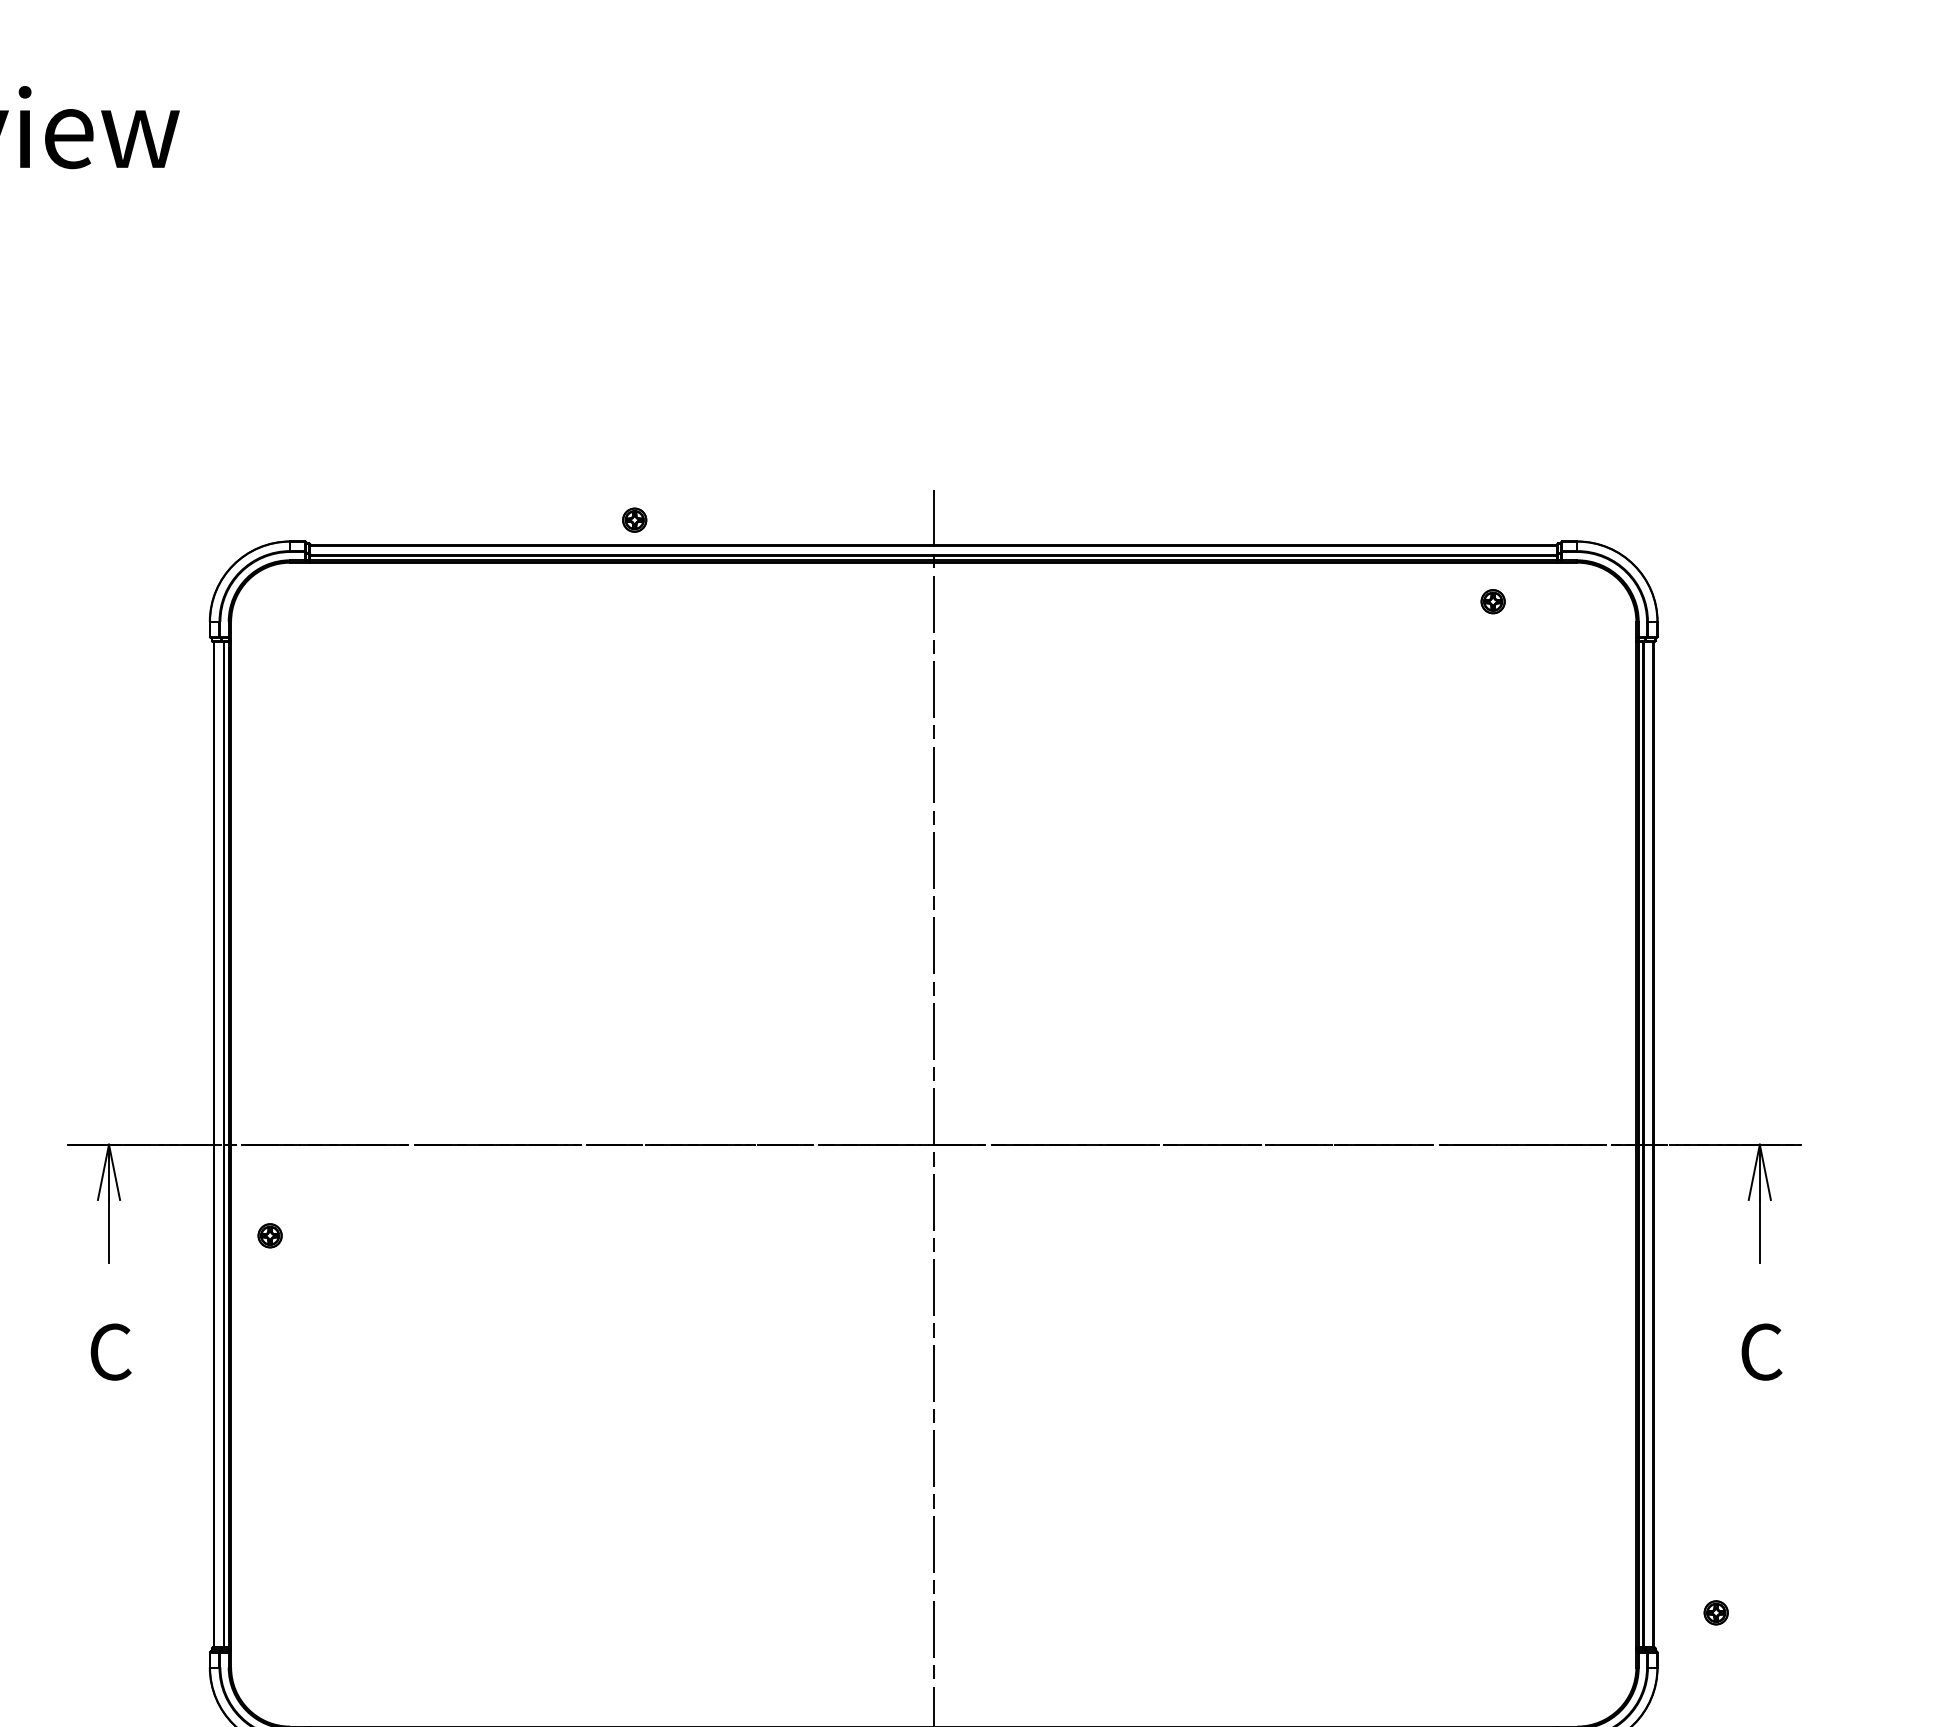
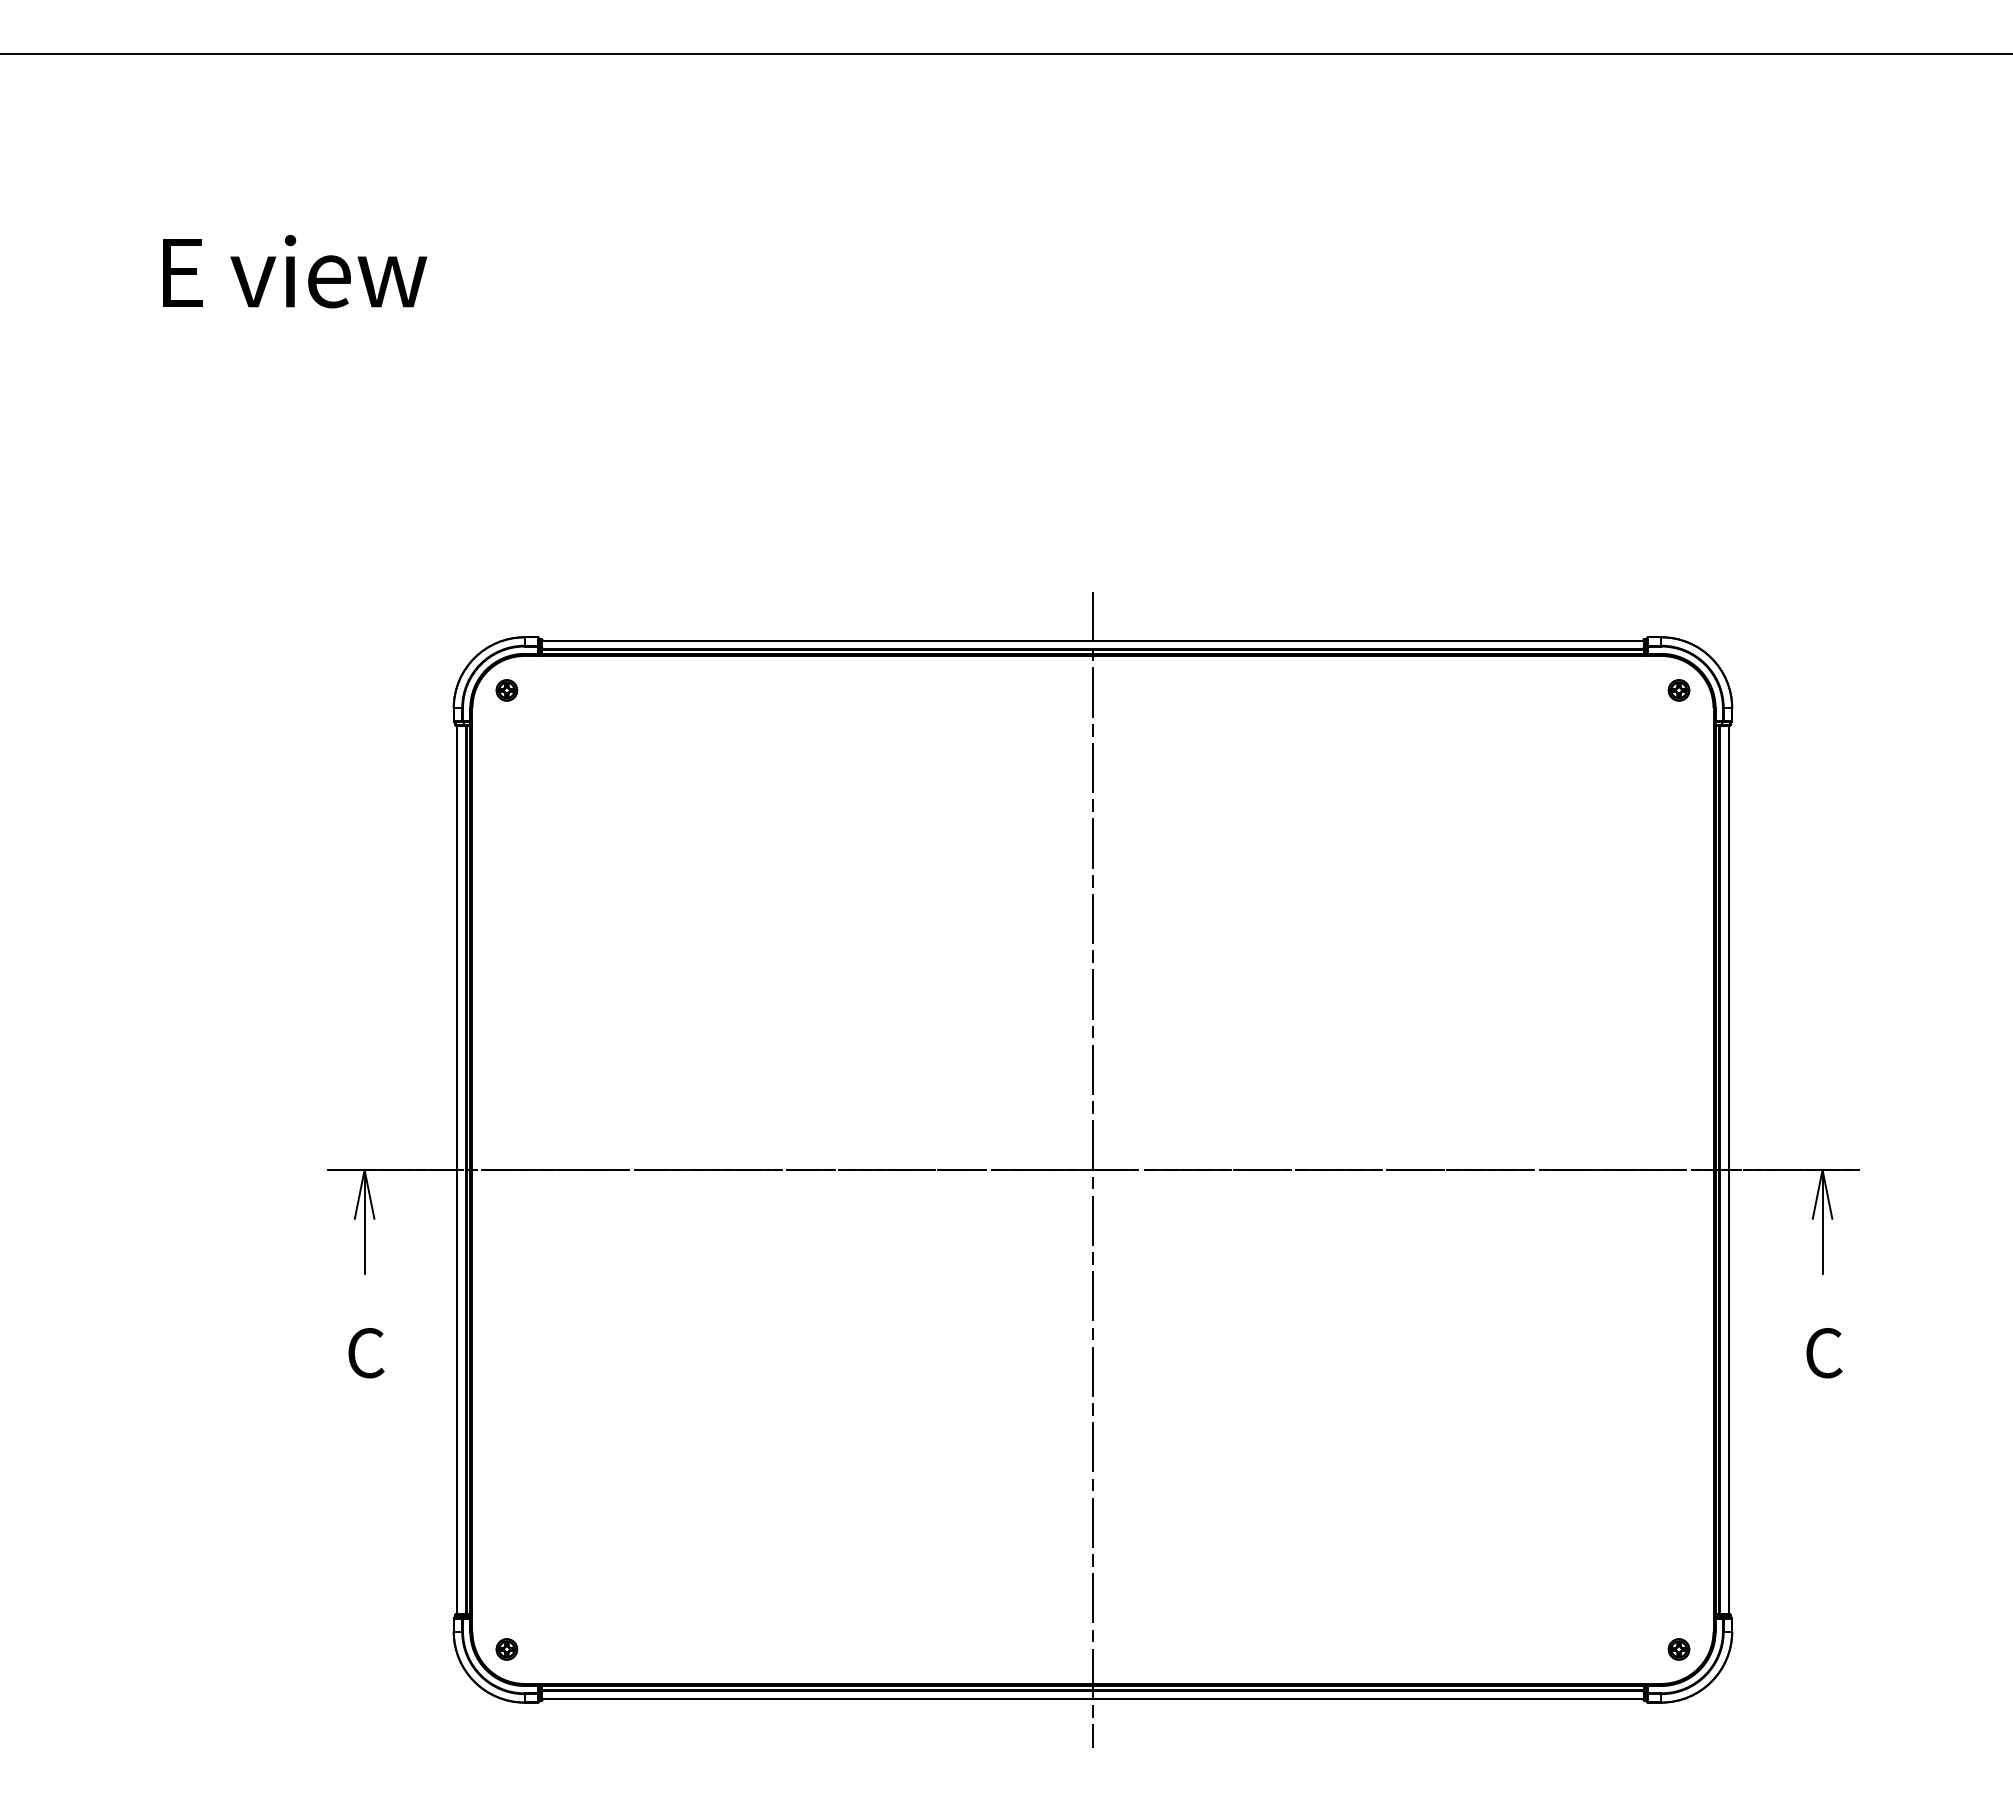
part: (634, 520) -> (506, 690), moved
part: (1492, 601) -> (1678, 690), moved
part: (269, 1235) -> (506, 1649), moved
part: (1715, 1612) -> (1678, 1649), moved

